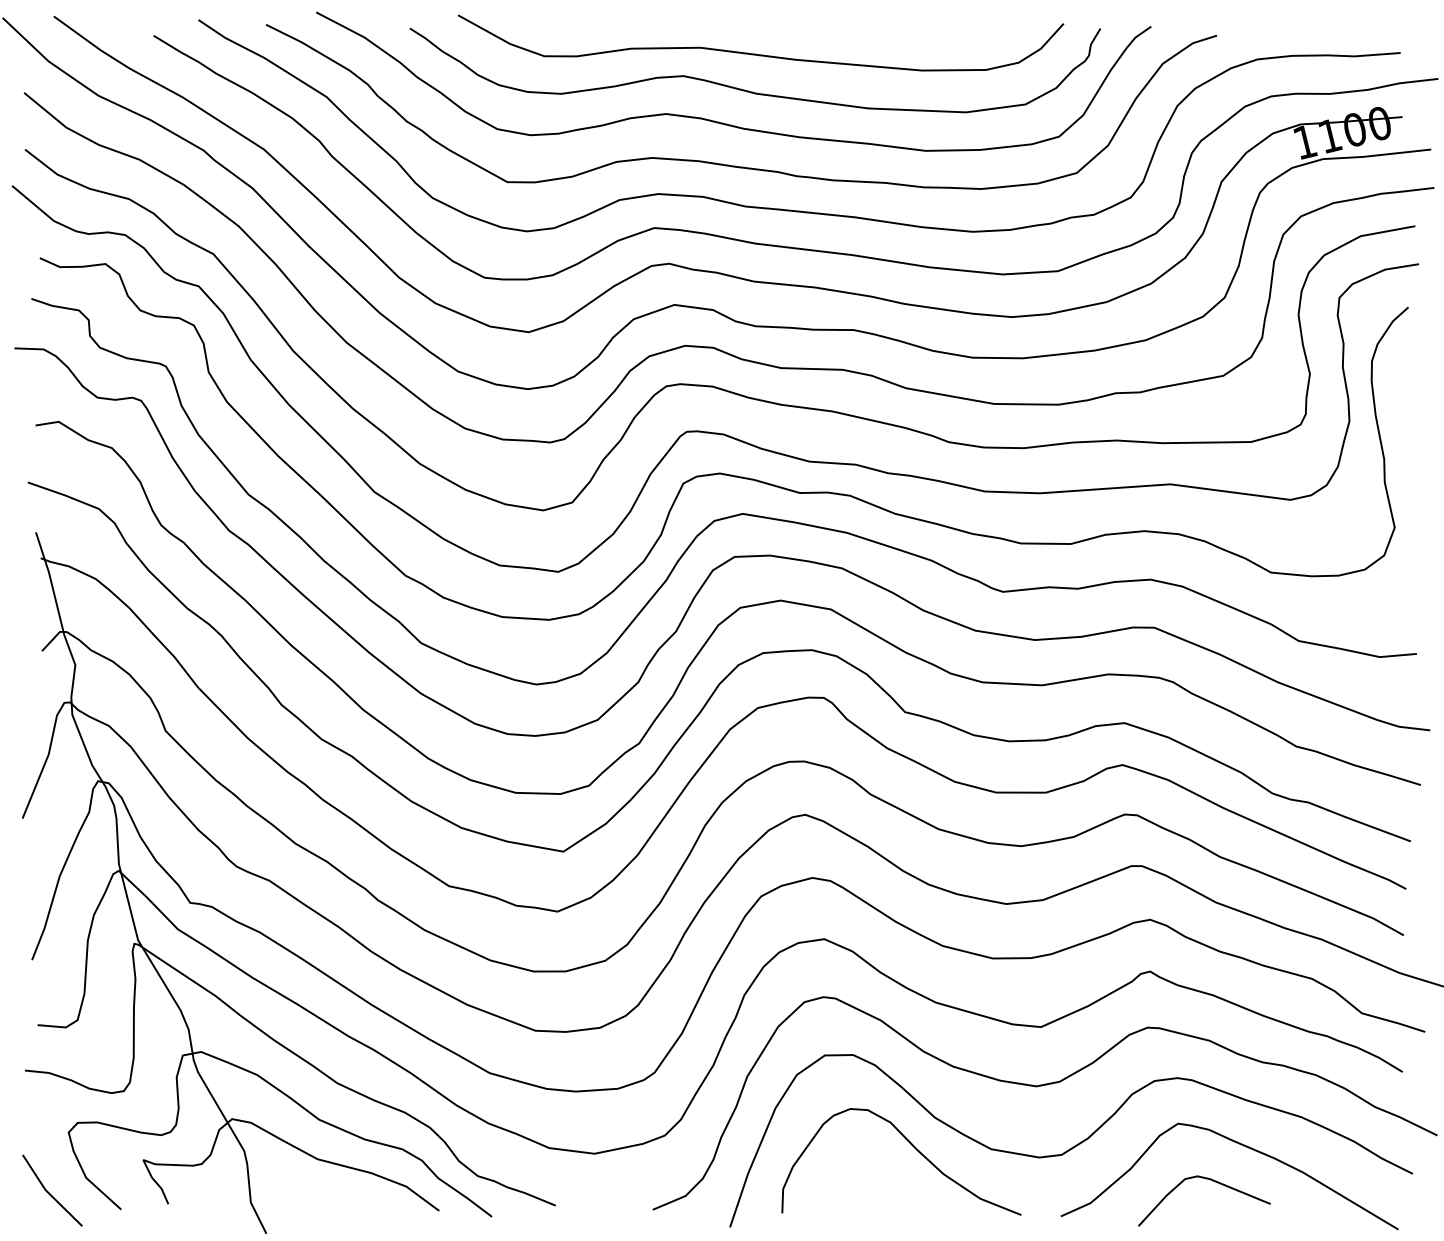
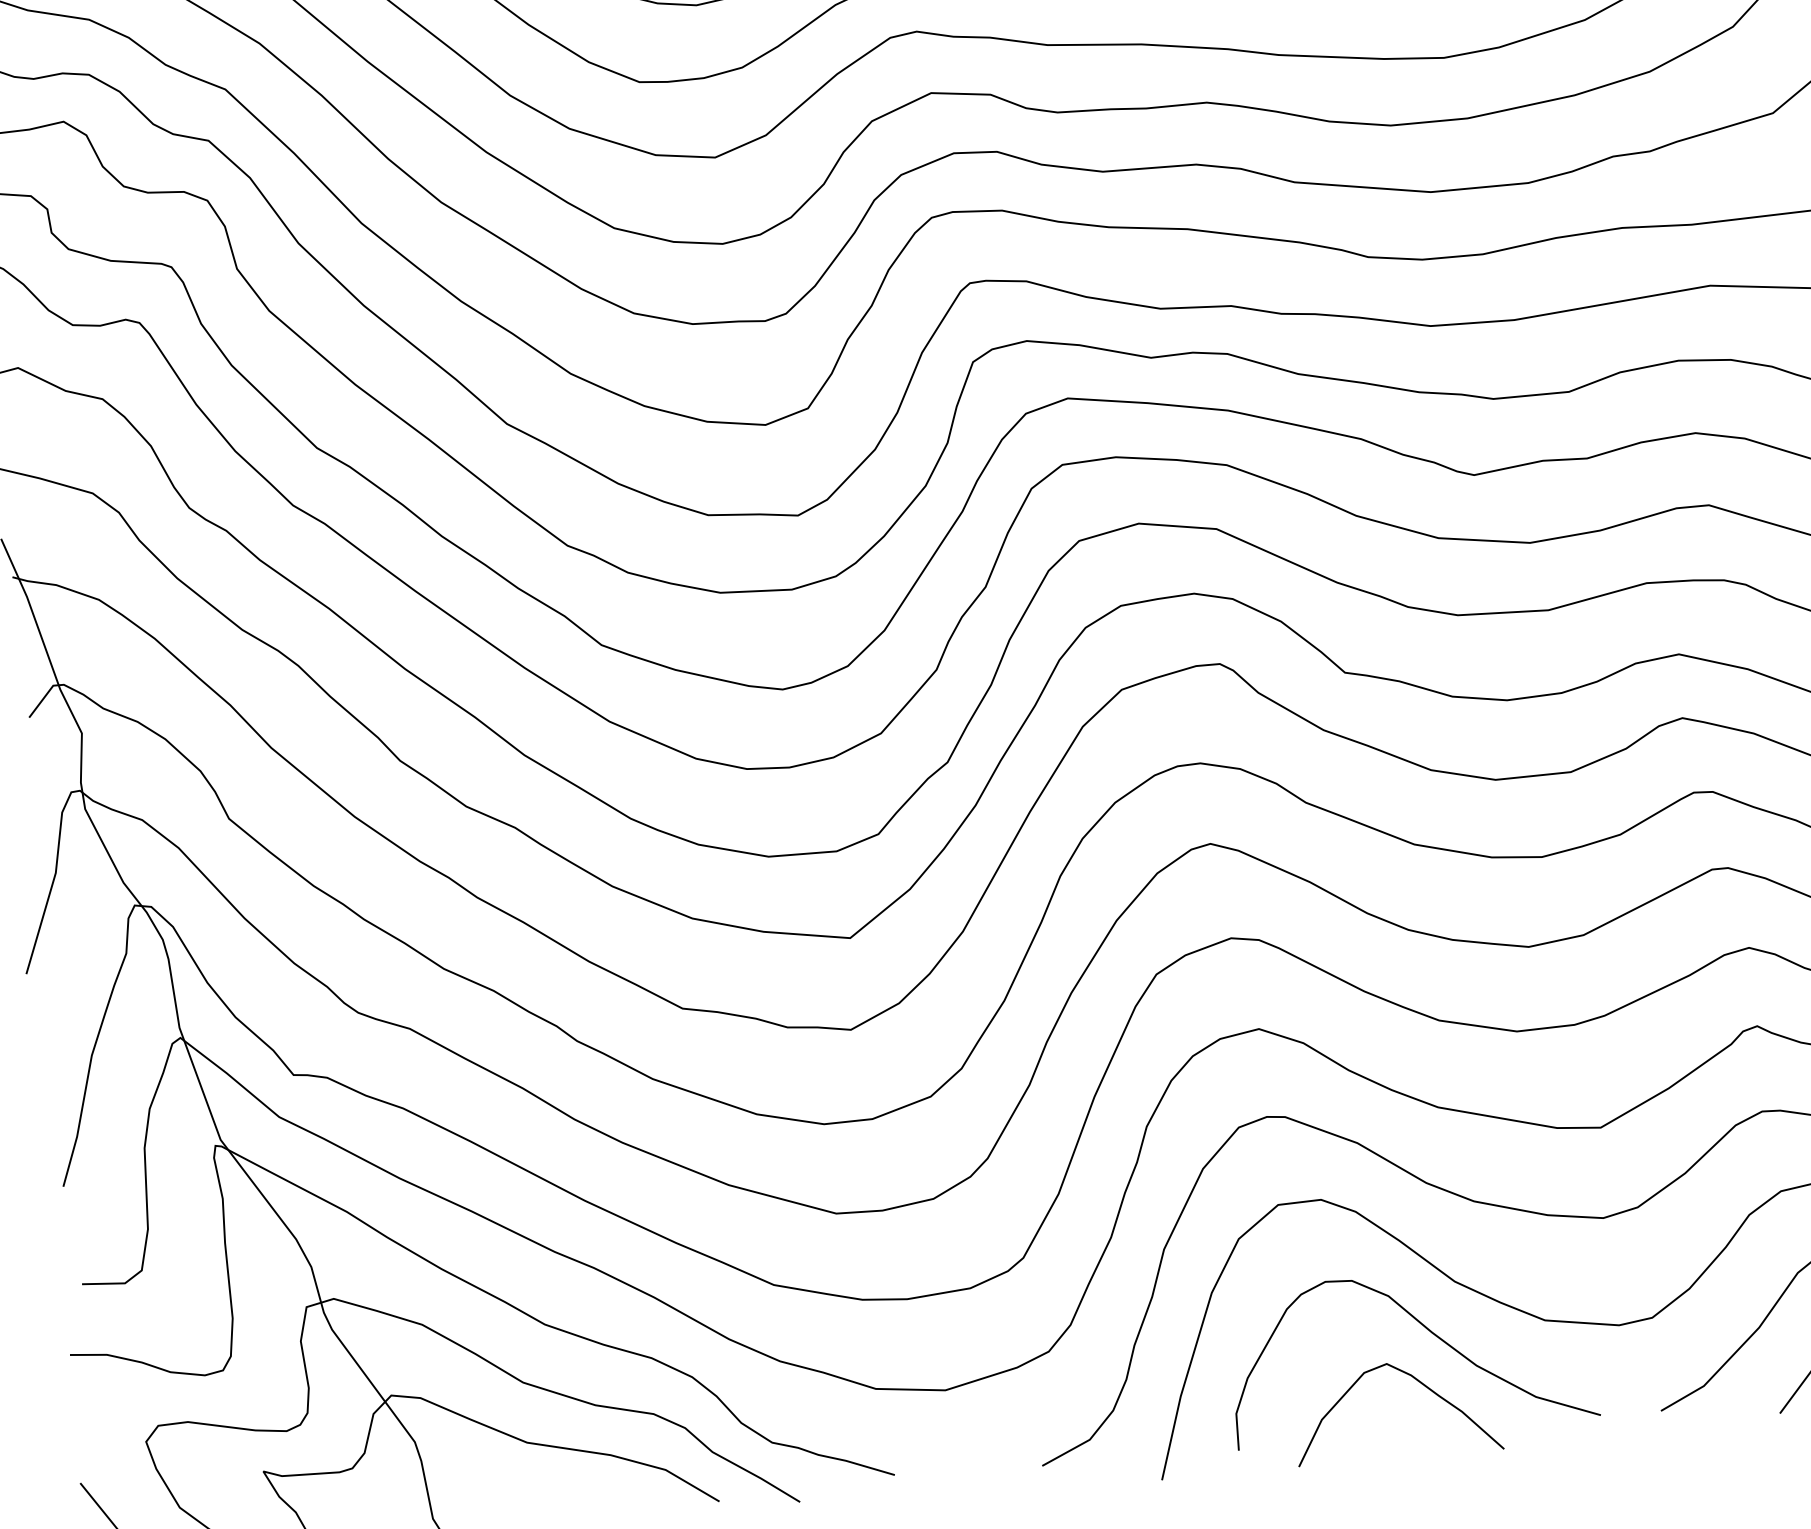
curve: (904, 1181) -> (1418, 1383), added

